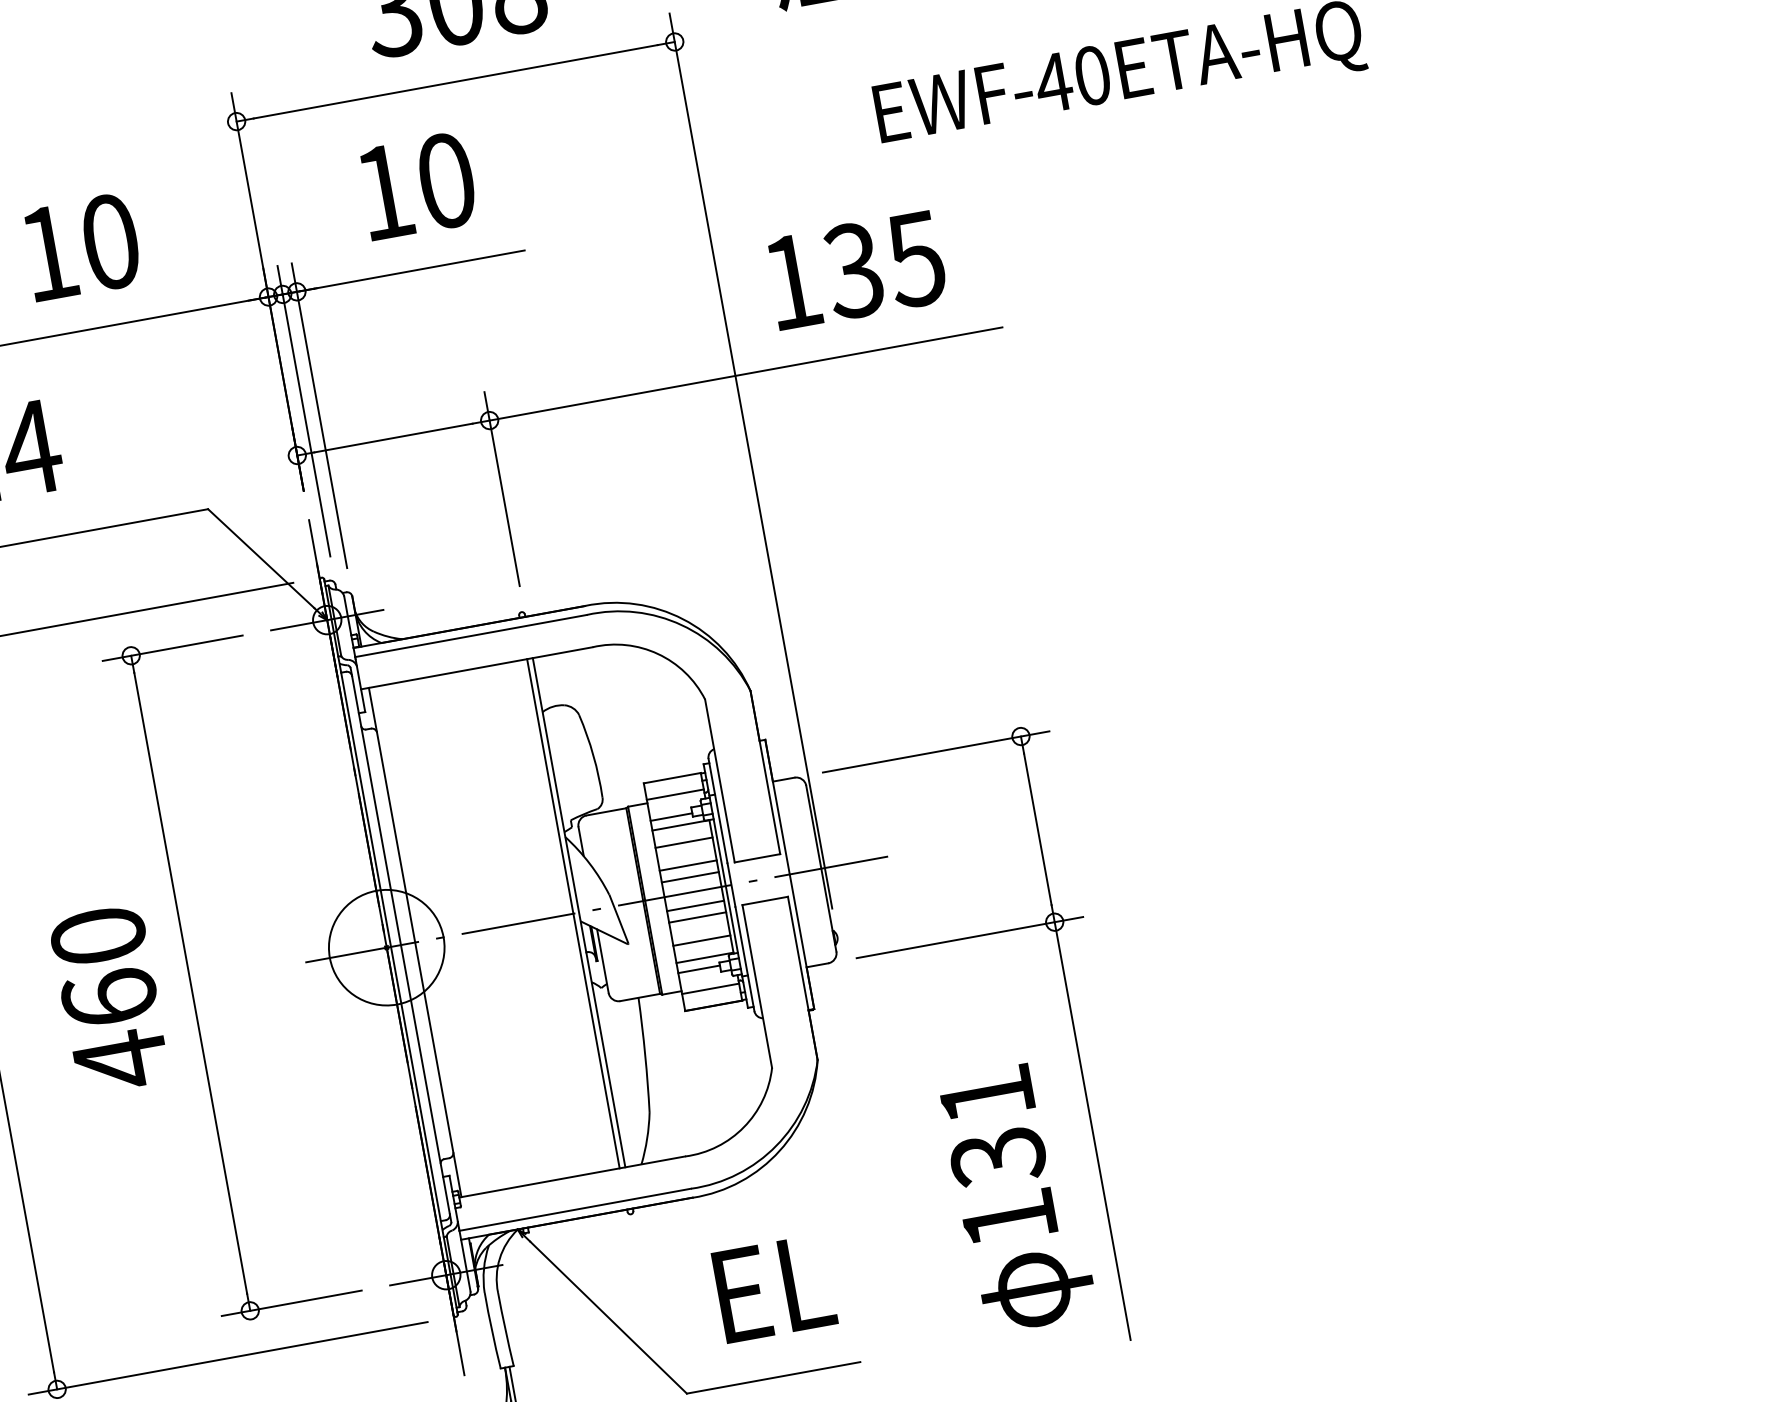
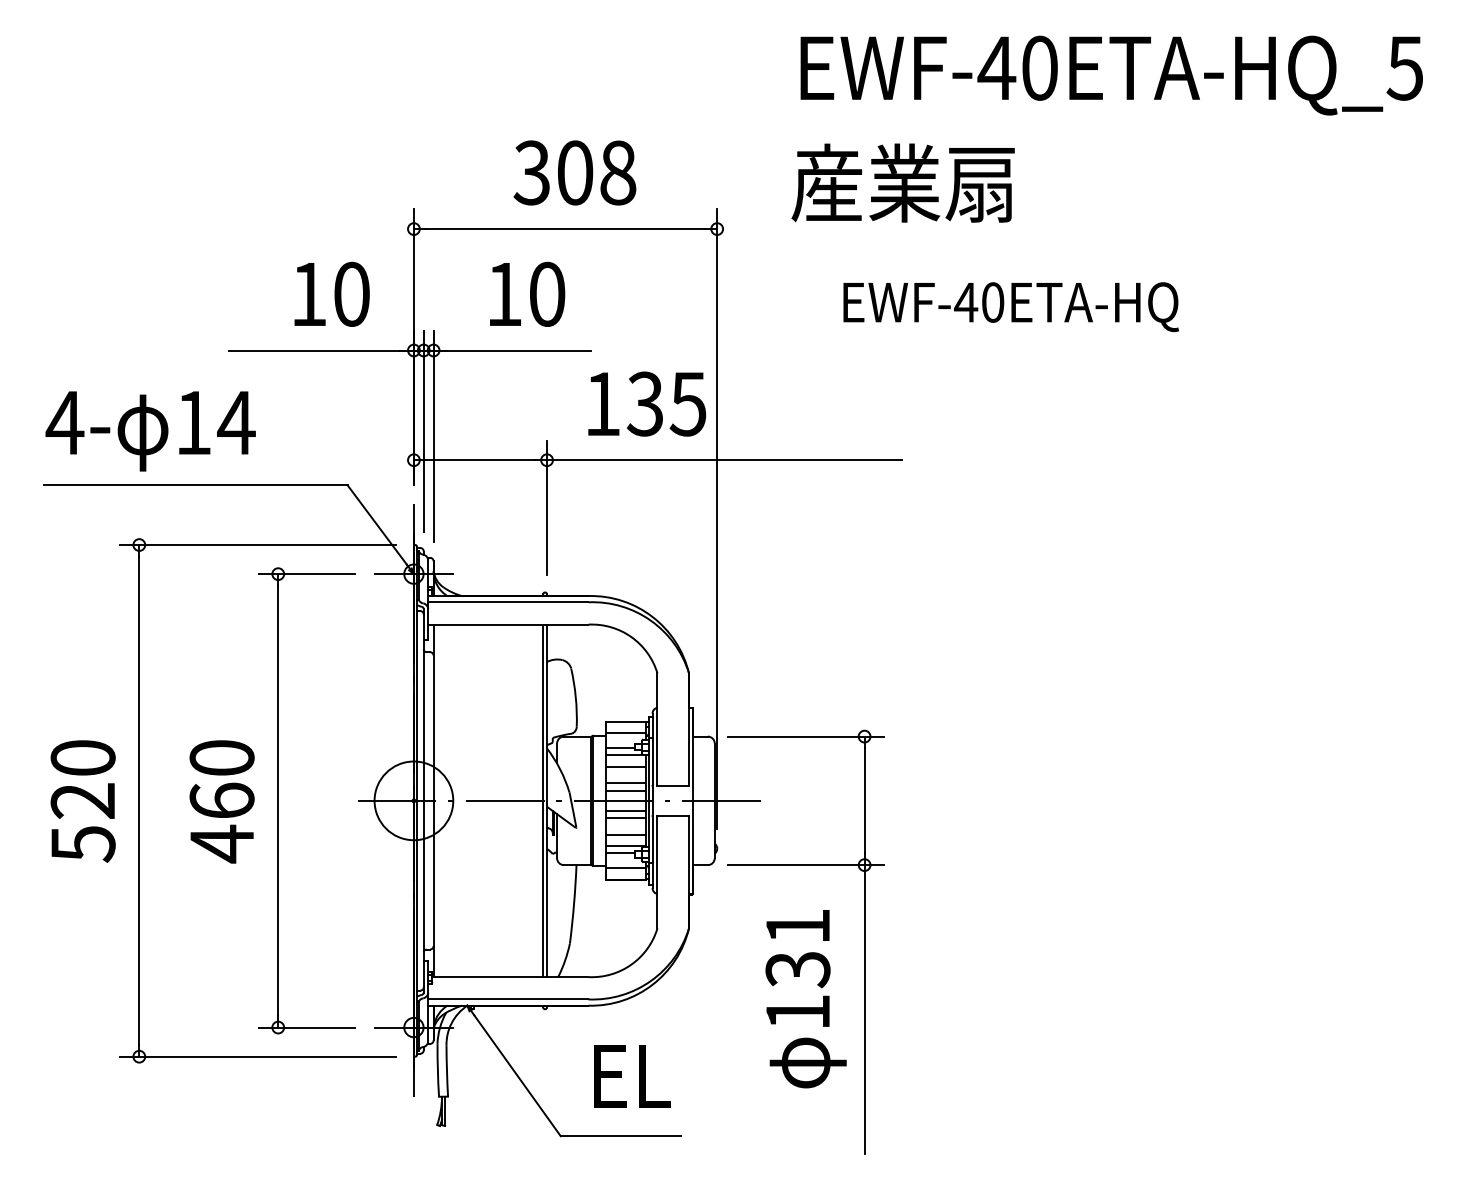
text: (80, 246) -> (331, 293), moved
text: (856, 269) -> (647, 403), moved
text: (1016, 1198) -> (805, 999), moved

